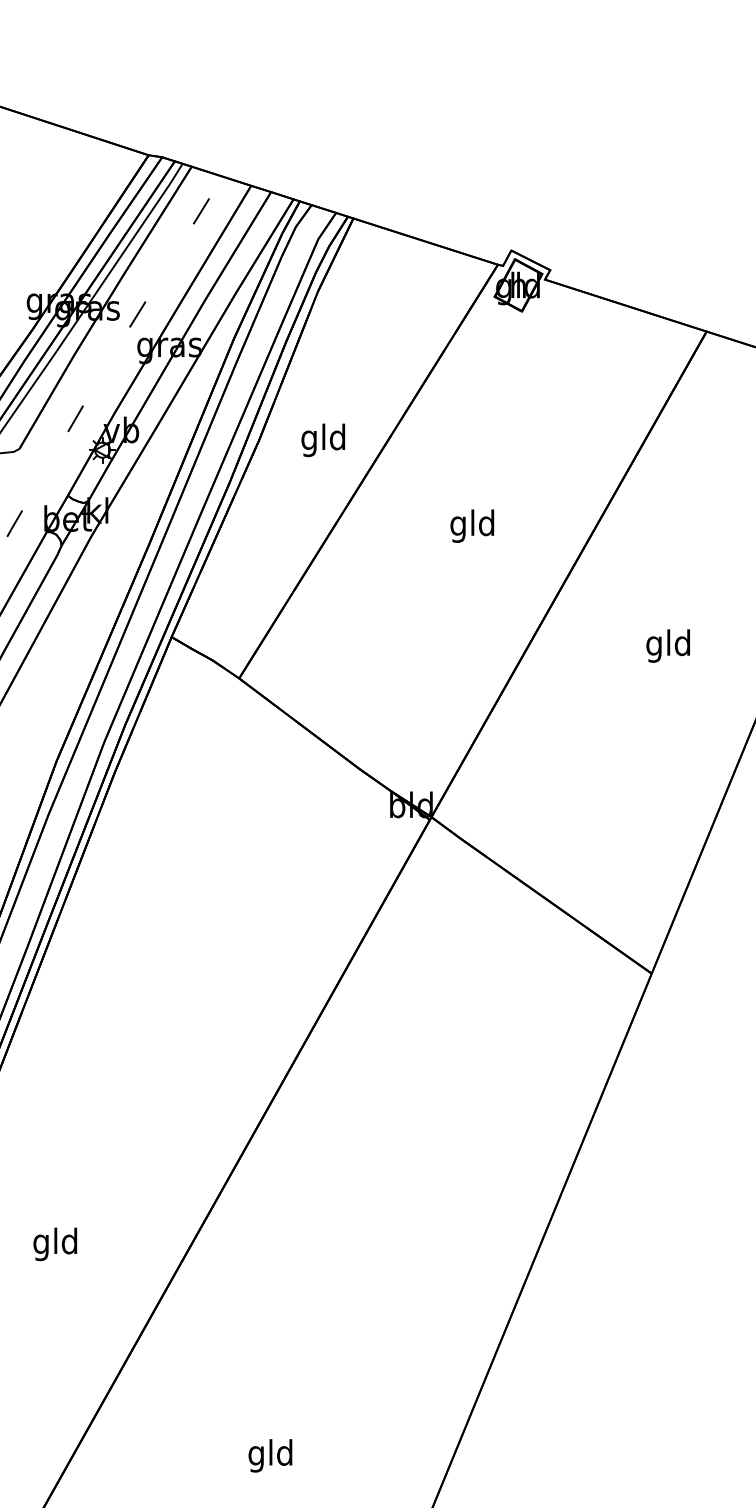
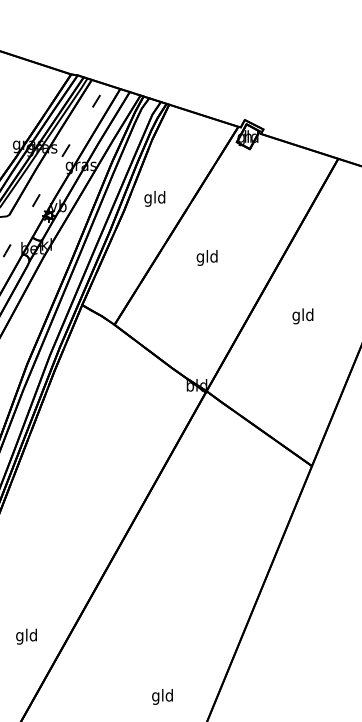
text: (322, 439) -> (154, 198), moved
text: (470, 525) -> (206, 257), moved
text: (667, 646) -> (302, 316), moved
text: (55, 1243) -> (26, 636), moved
text: (270, 1454) -> (162, 696), moved

